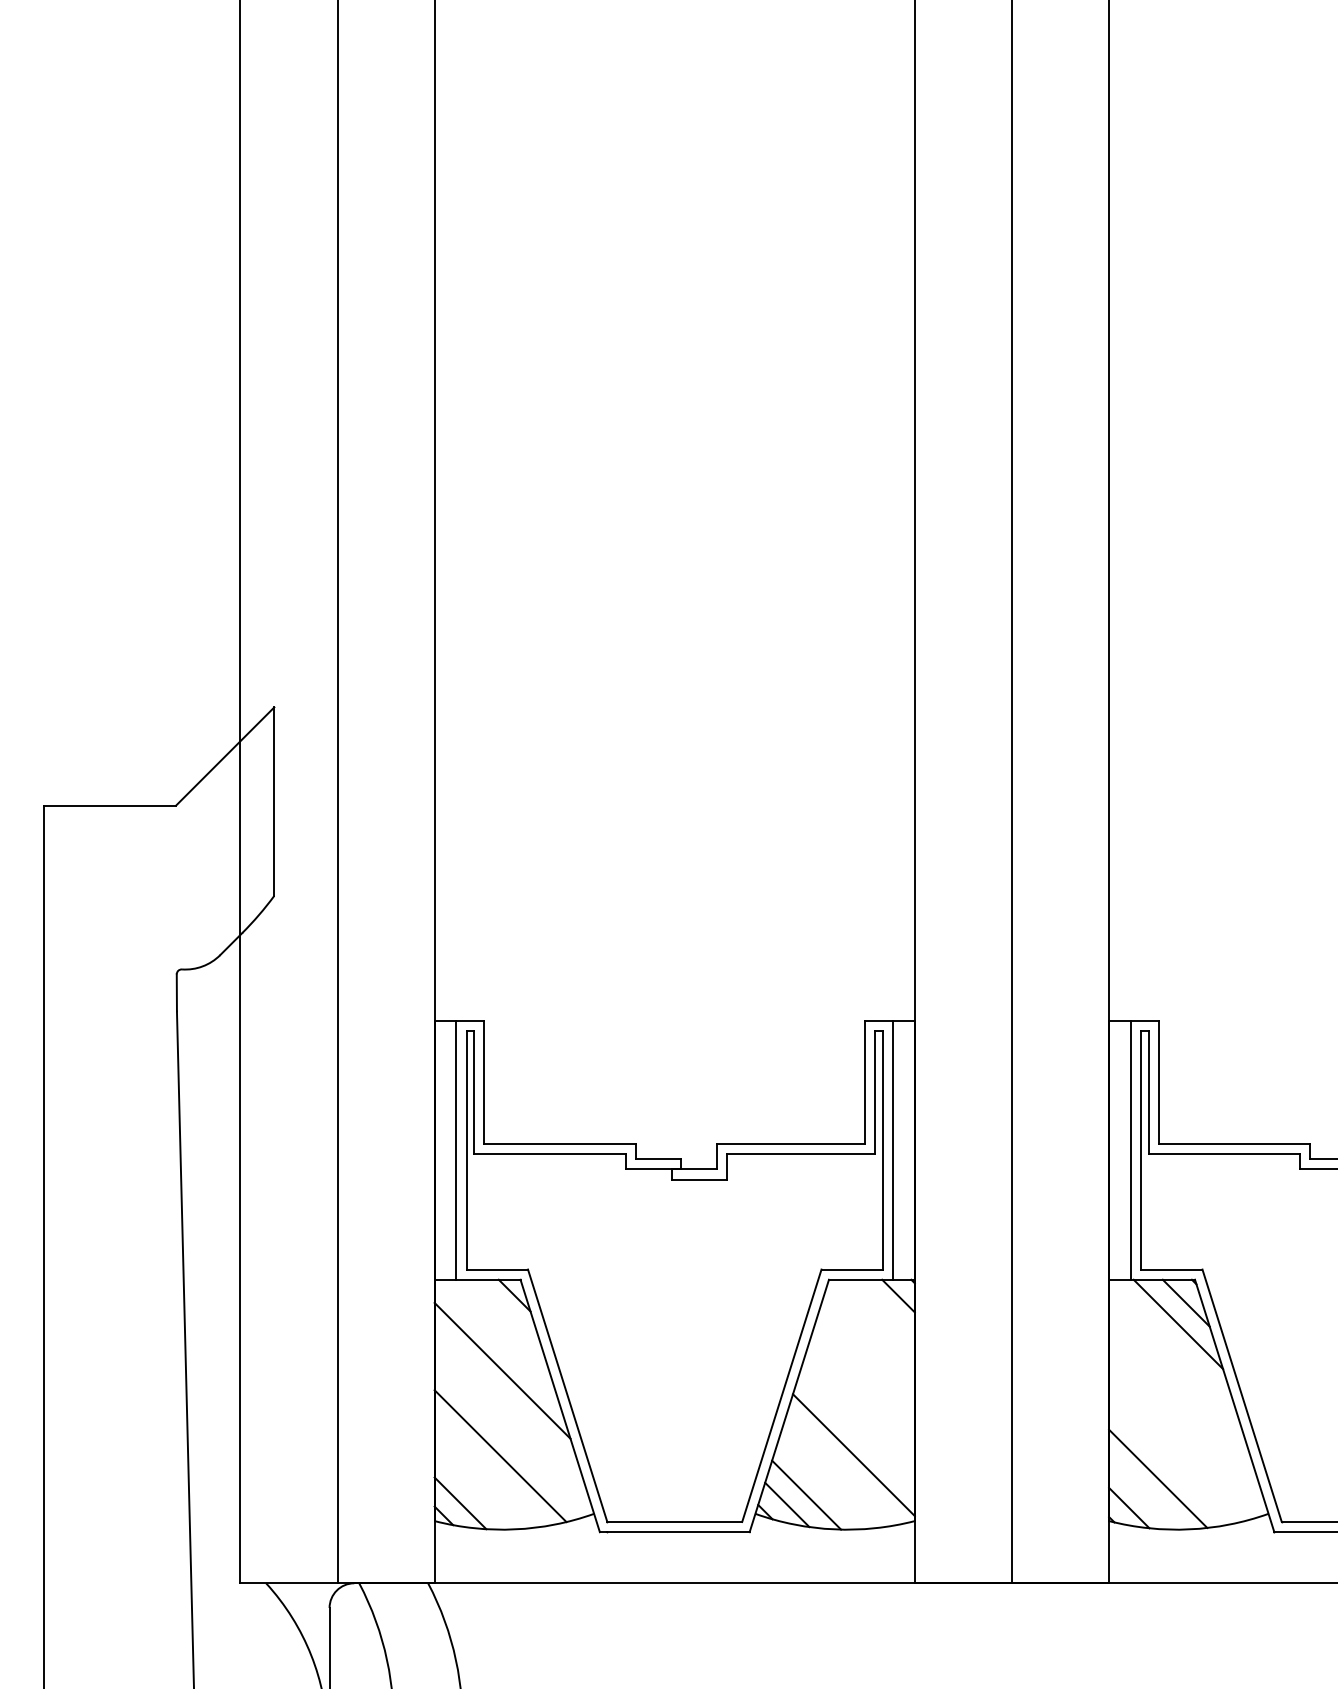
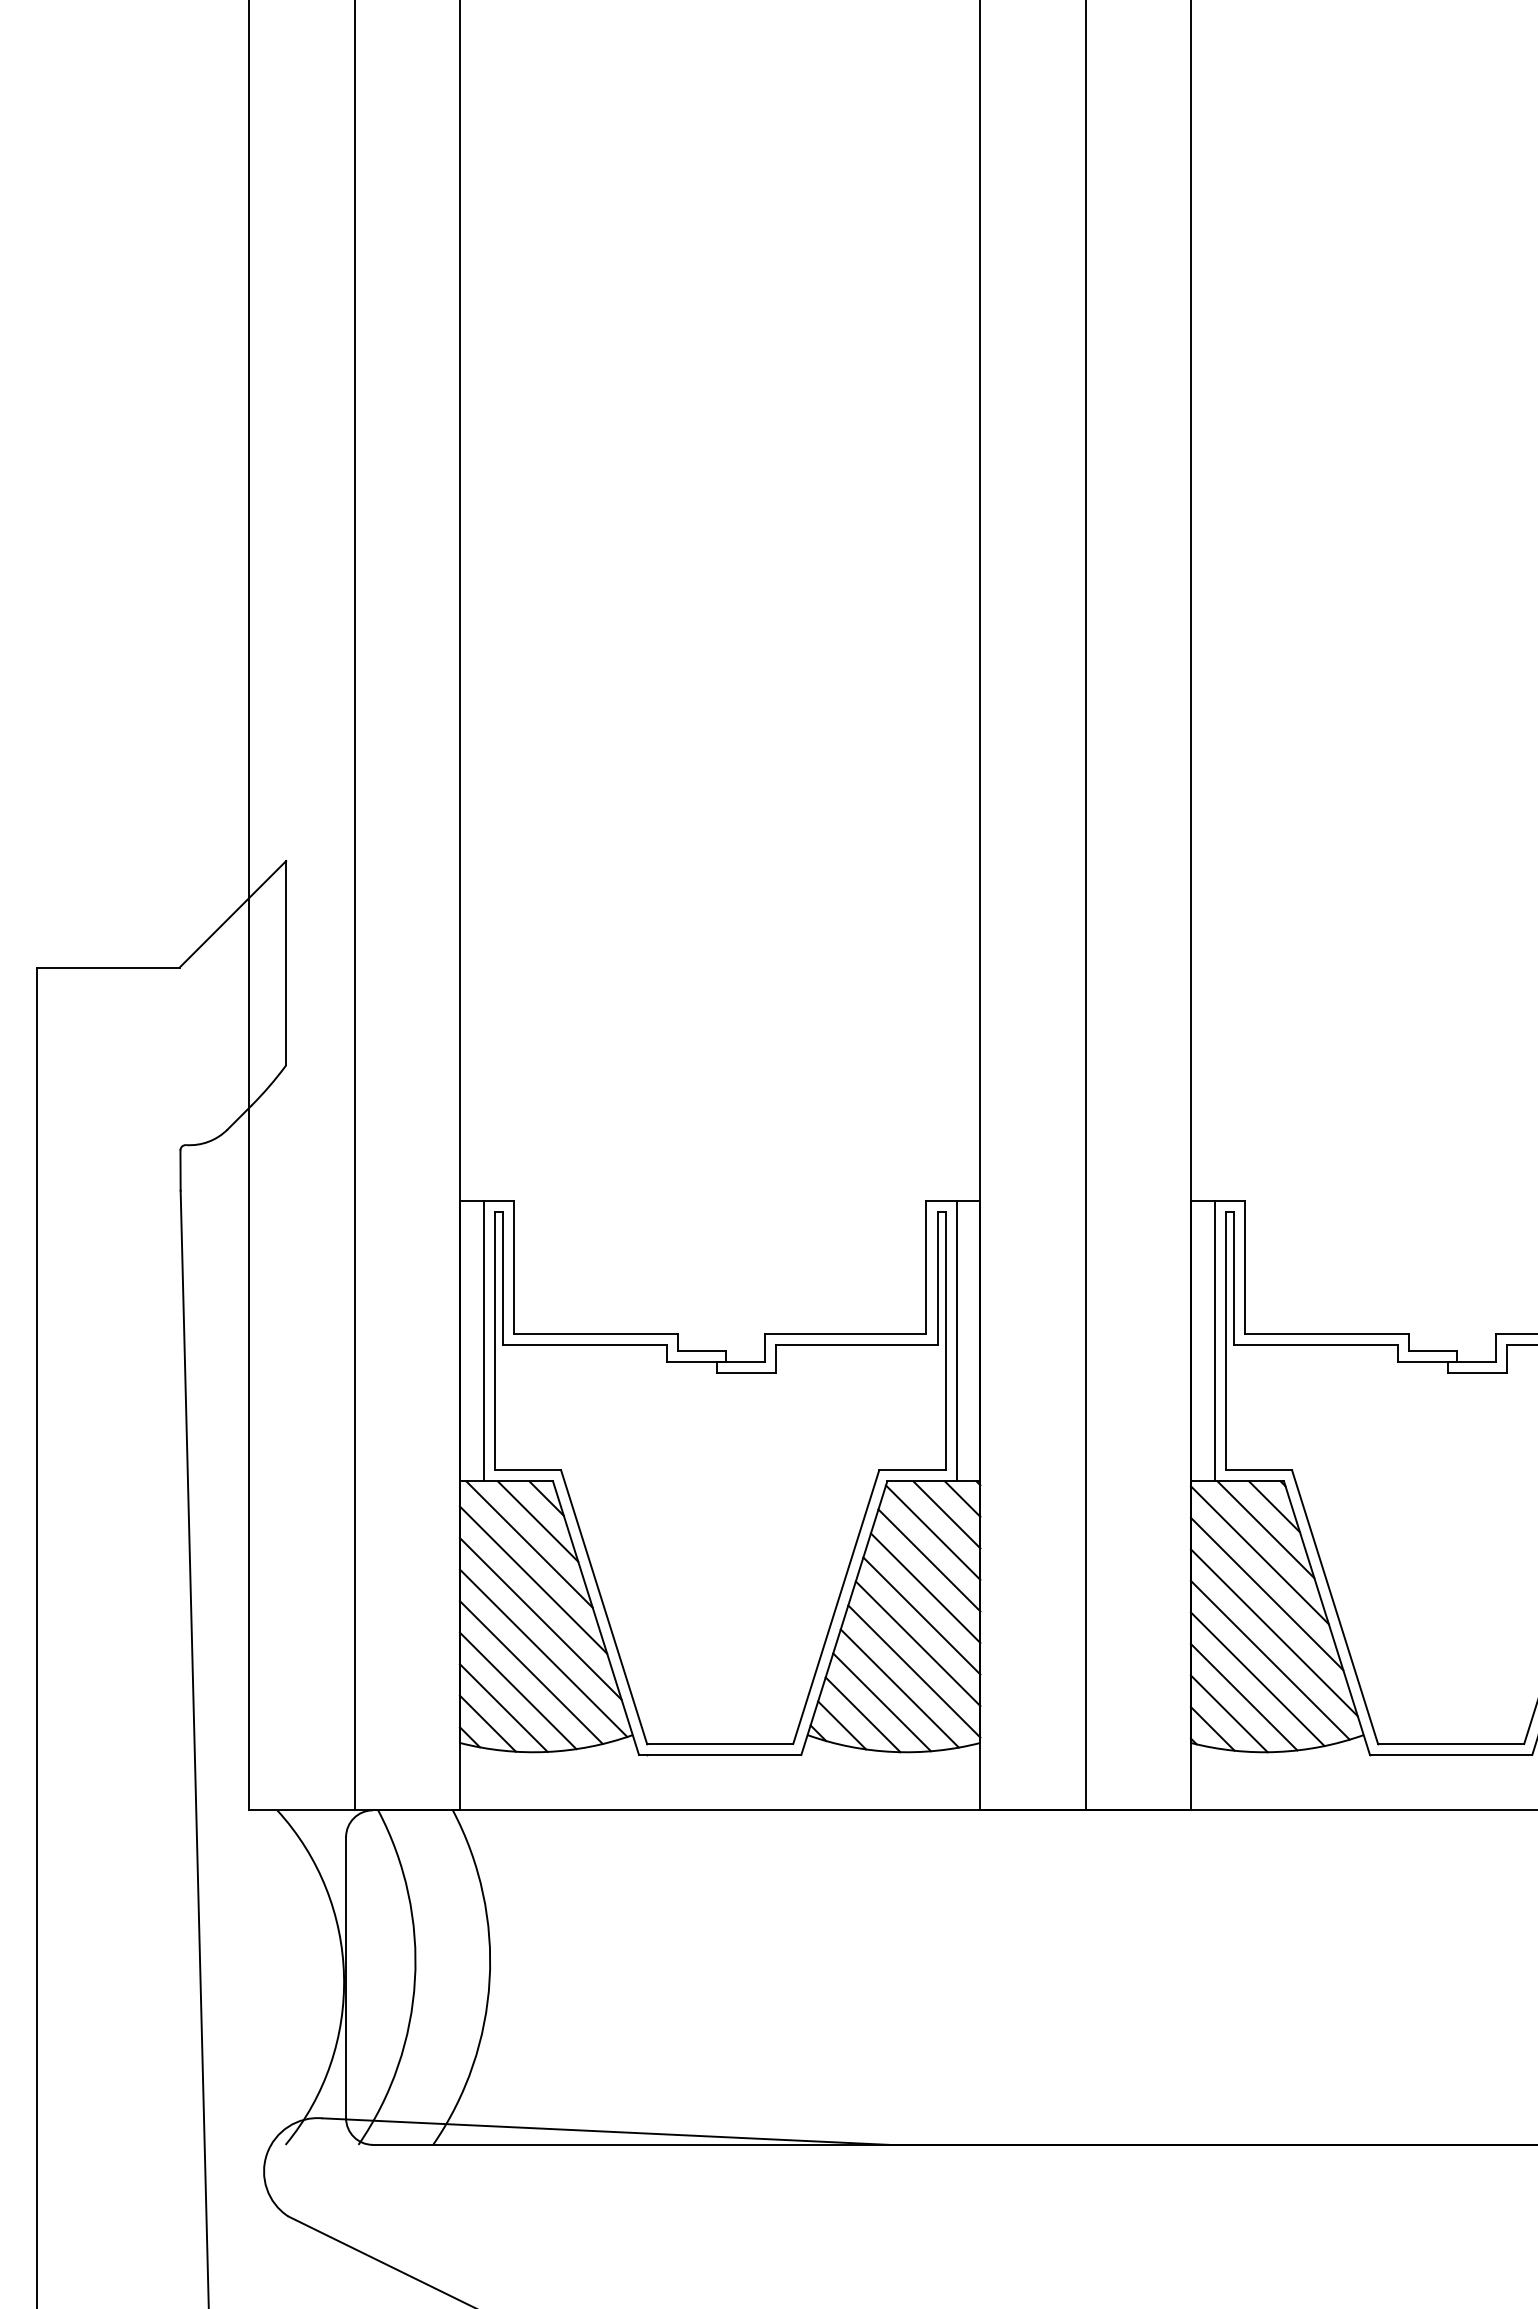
line: (883, 1310) -> (946, 1514), added
line: (506, 1316) -> (537, 1521), added
line: (871, 1326) -> (933, 1532), added
line: (498, 1337) -> (529, 1544), added
line: (1172, 1348) -> (1259, 1555), added
line: (867, 1352) -> (929, 1560), added
line: (864, 1377) -> (925, 1587), added
line: (1178, 1383) -> (1266, 1593), added
line: (860, 1403) -> (921, 1615), added
line: (508, 1406) -> (540, 1618), added
line: (1185, 1419) -> (1273, 1632), added
line: (856, 1429) -> (917, 1643), added
line: (511, 1437) -> (543, 1652), added
line: (1181, 1444) -> (1269, 1659), added
line: (1170, 1462) -> (1257, 1679), added
line: (840, 1470) -> (899, 1688), added
line: (487, 1472) -> (517, 1690), added
line: (824, 1483) -> (882, 1702), added
line: (474, 1488) -> (503, 1707), added
line: (1143, 1493) -> (1228, 1713), added

